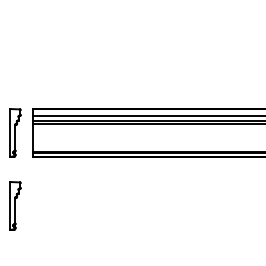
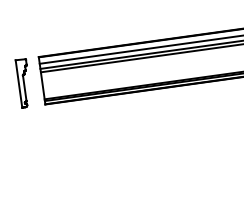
part: (15, 205) -> (34, 155), removed

